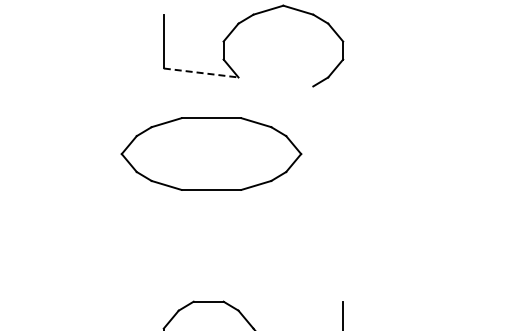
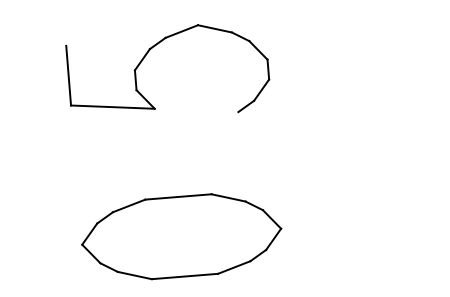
line: (201, 72) -> (113, 106), dashed -> solid
part: (211, 153) -> (181, 236), moved

